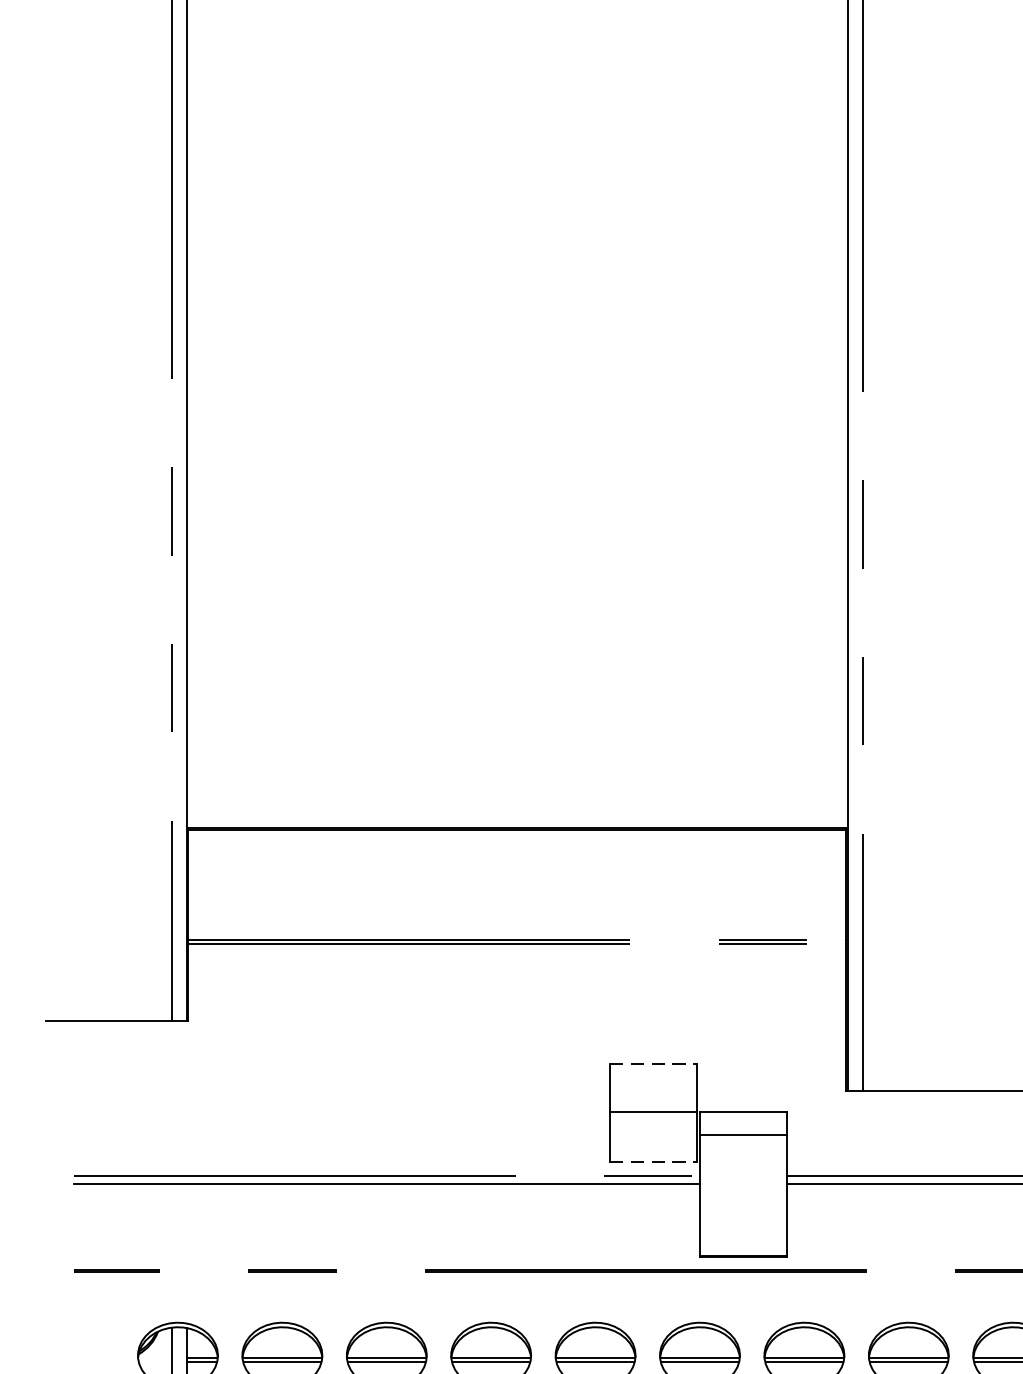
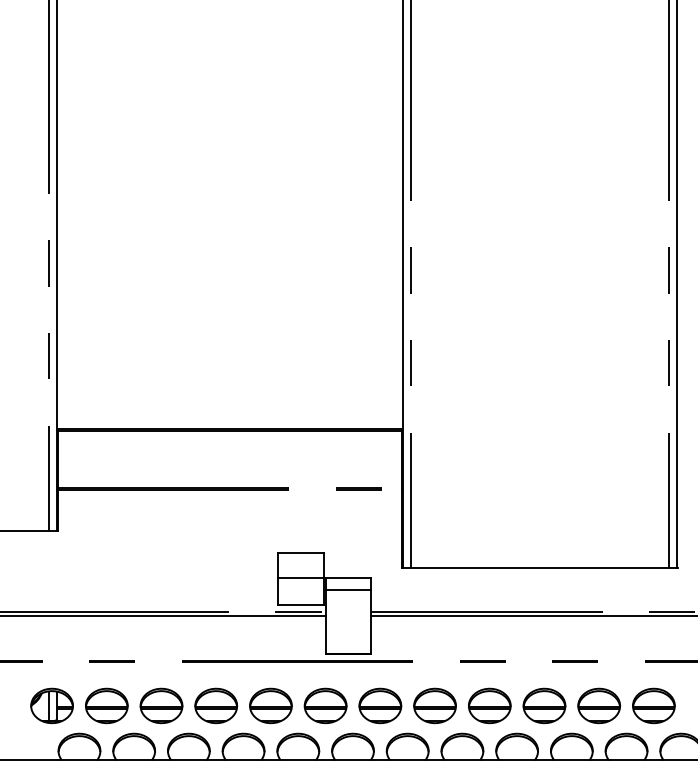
line: (653, 1064) -> (301, 553), dashed -> solid
line: (653, 1161) -> (301, 604), dashed -> solid

